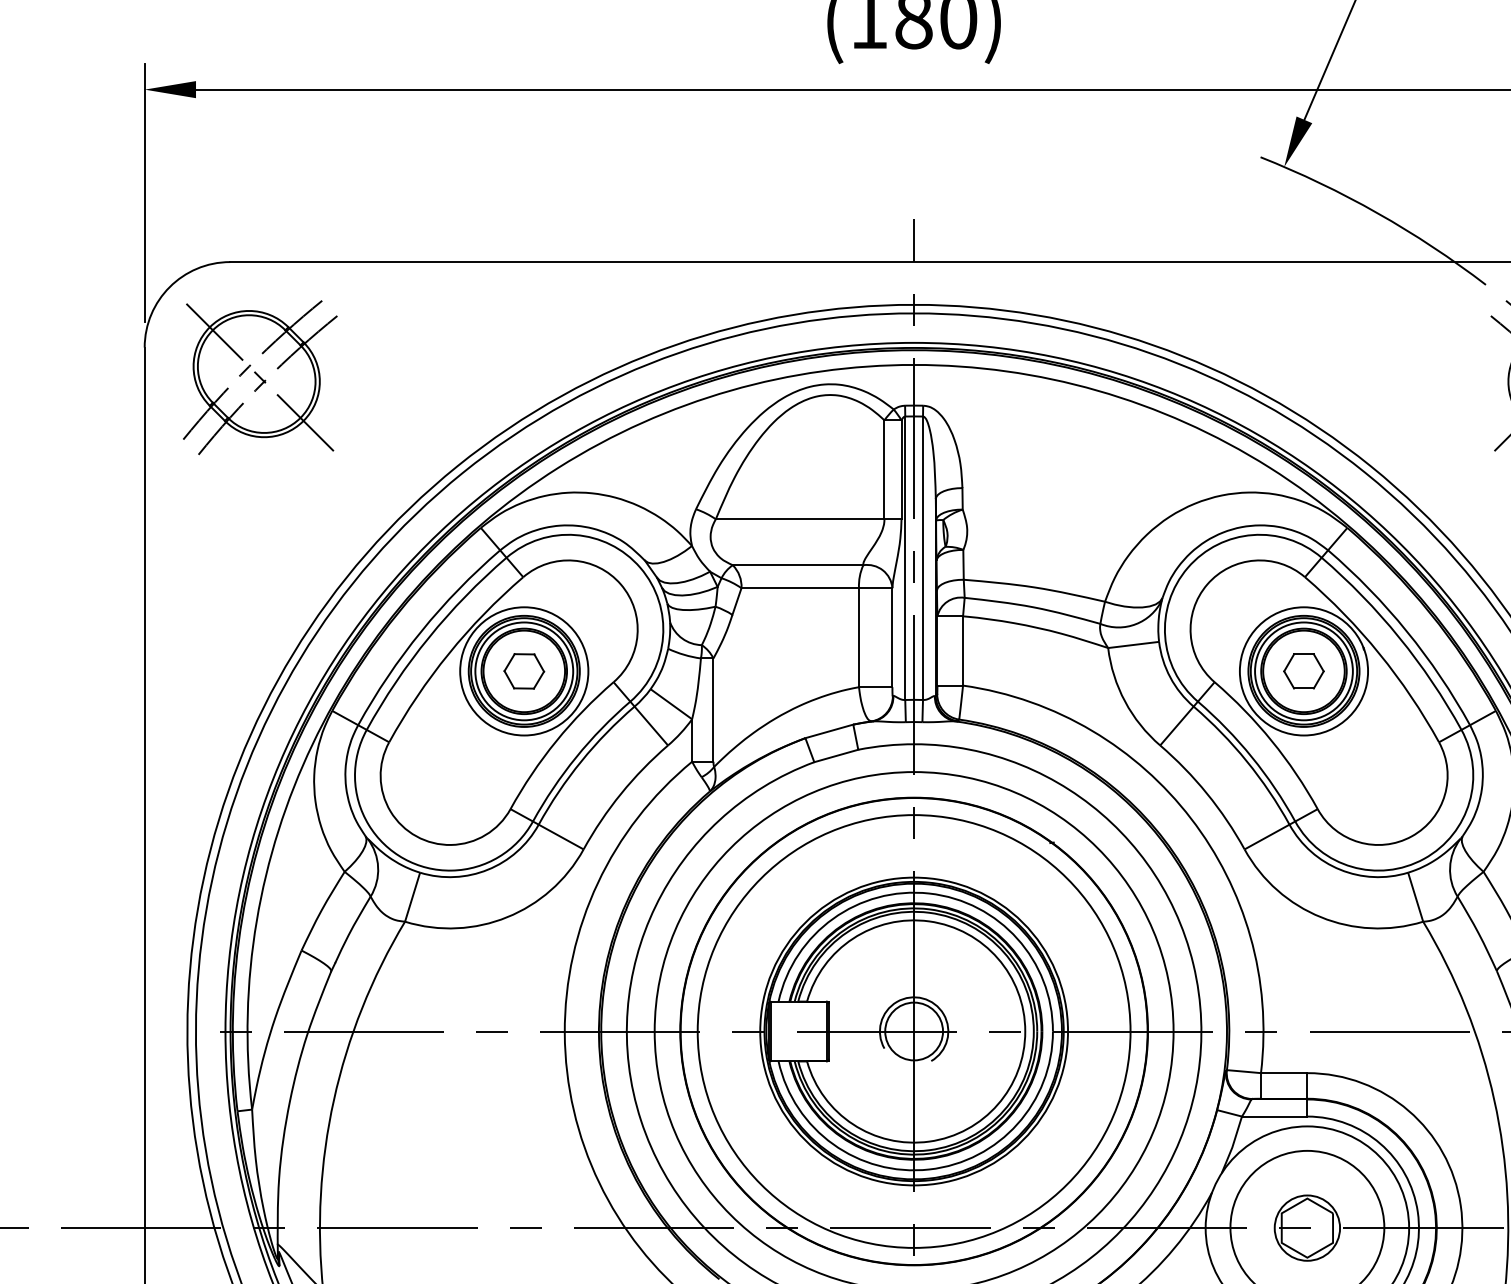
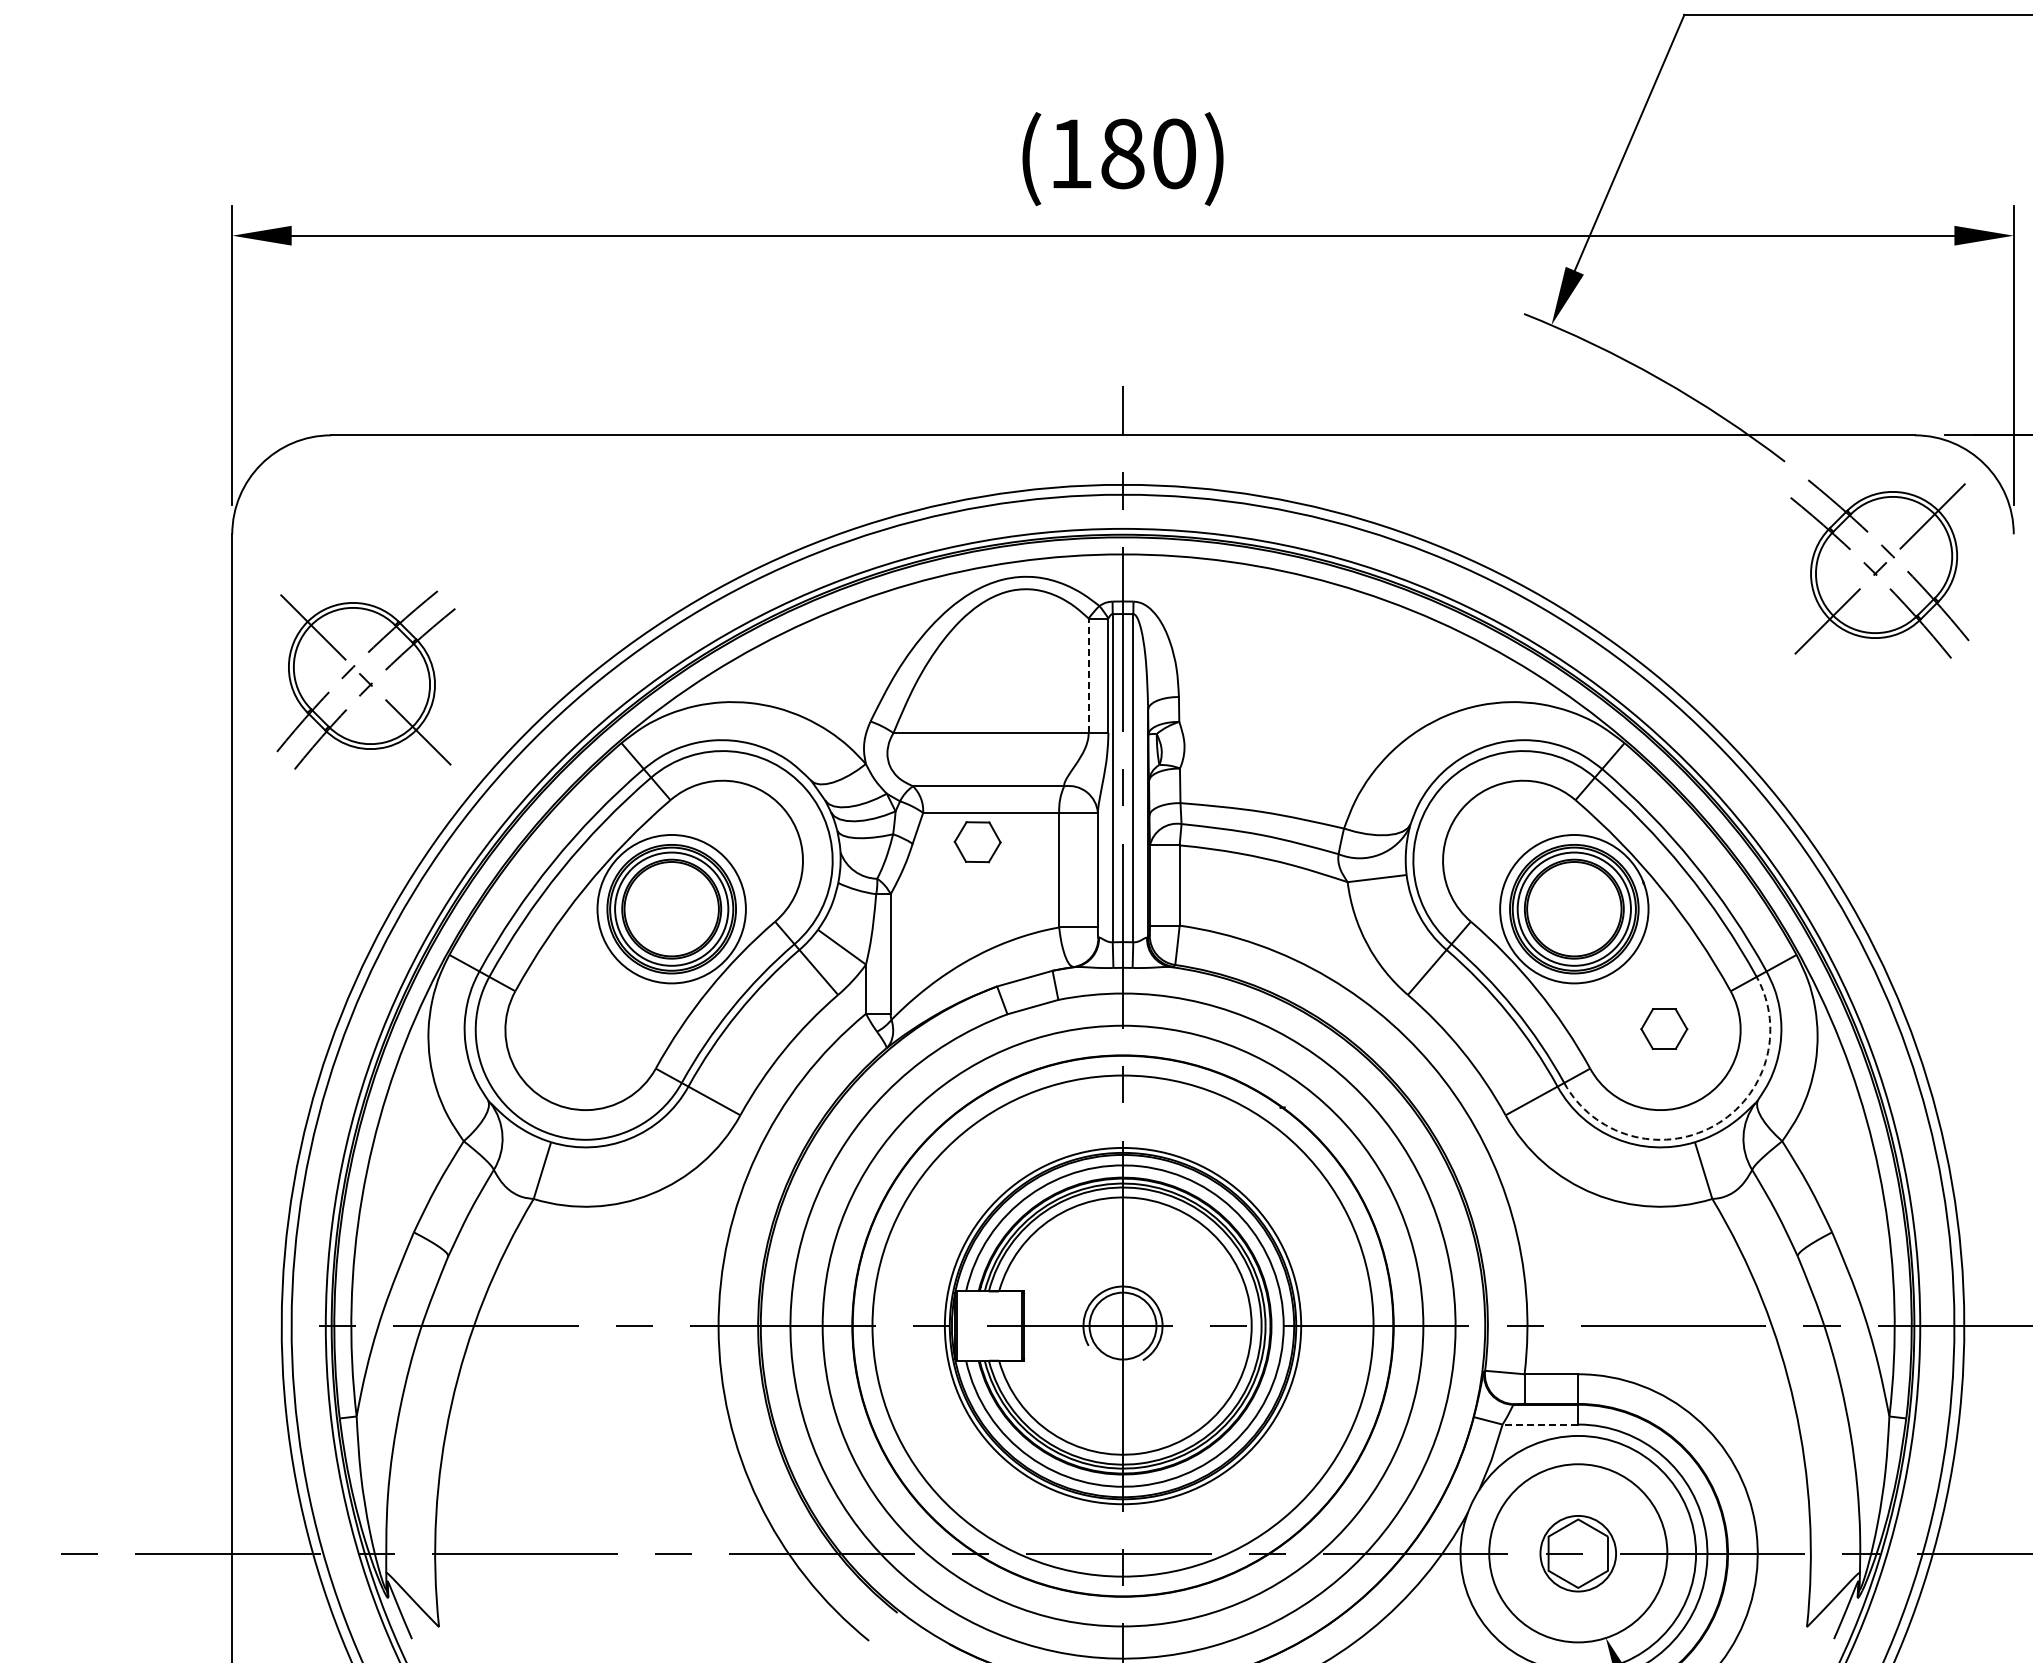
part: (259, 377) -> (365, 679), moved
line: (884, 469) -> (1088, 675), solid -> dashed
part: (1304, 670) -> (1664, 1028), moved
part: (524, 671) -> (977, 842), moved
arc: (1424, 859) -> (1713, 1126), solid -> dashed
line: (1274, 1116) -> (1540, 1424), solid -> dashed

